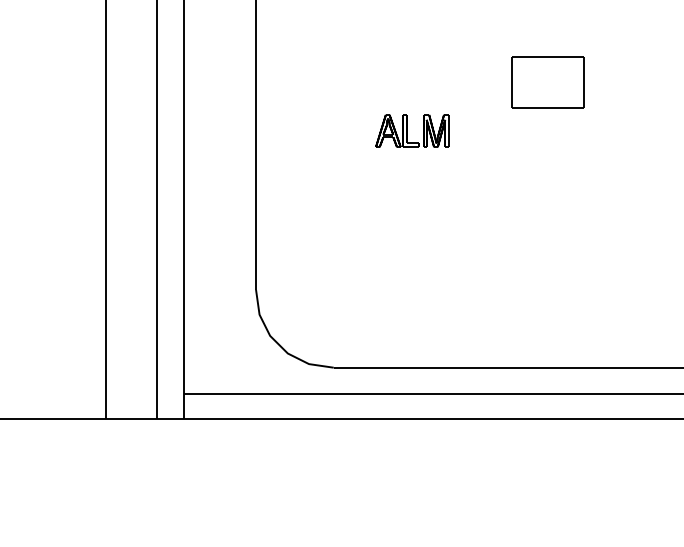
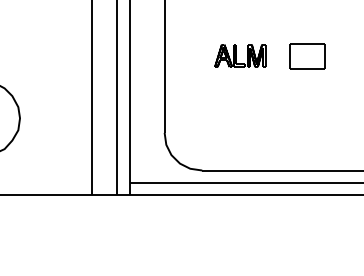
part: (547, 82) -> (307, 56), moved
part: (412, 130) -> (240, 55), size x1.43

